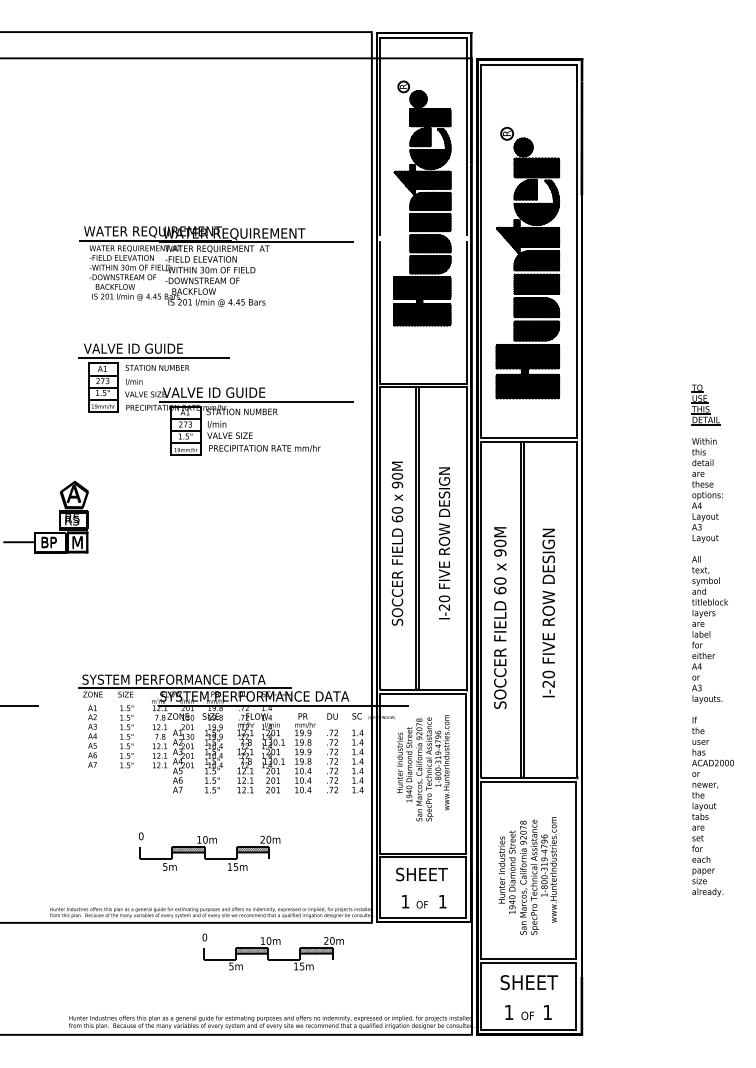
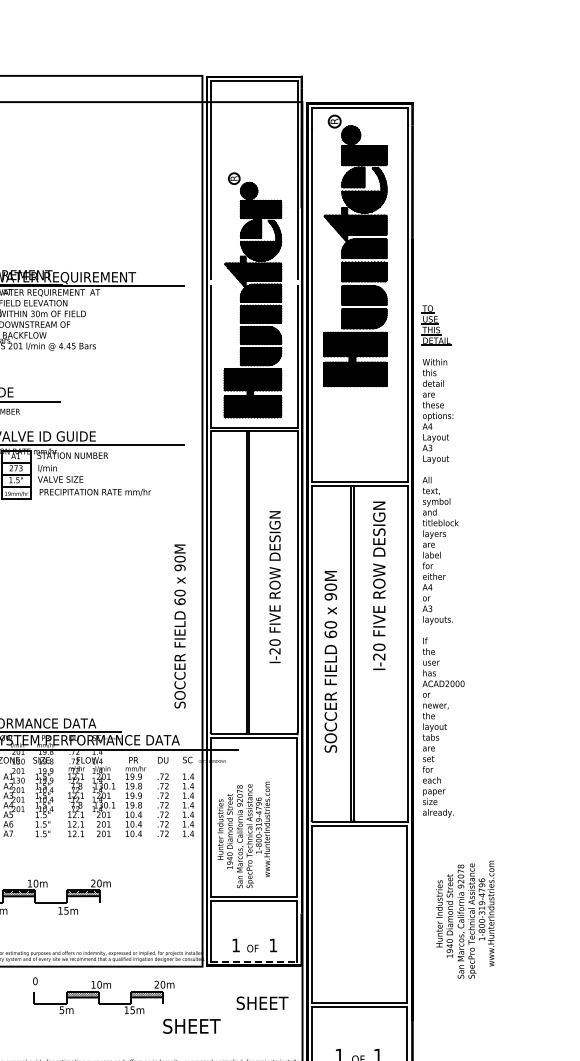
part: (422, 203) -> (253, 295), moved
part: (527, 263) -> (355, 251), moved
text: (397, 543) -> (180, 626), moved
text: (548, 612) -> (379, 585), moved
part: (712, 640) -> (443, 561), moved
text: (423, 768) -> (244, 835), moved
text: (421, 874) -> (262, 1003), moved
text: (527, 875) -> (465, 919), moved
line: (423, 917) -> (254, 961), solid -> dashed
text: (529, 982) -> (192, 1026), moved

